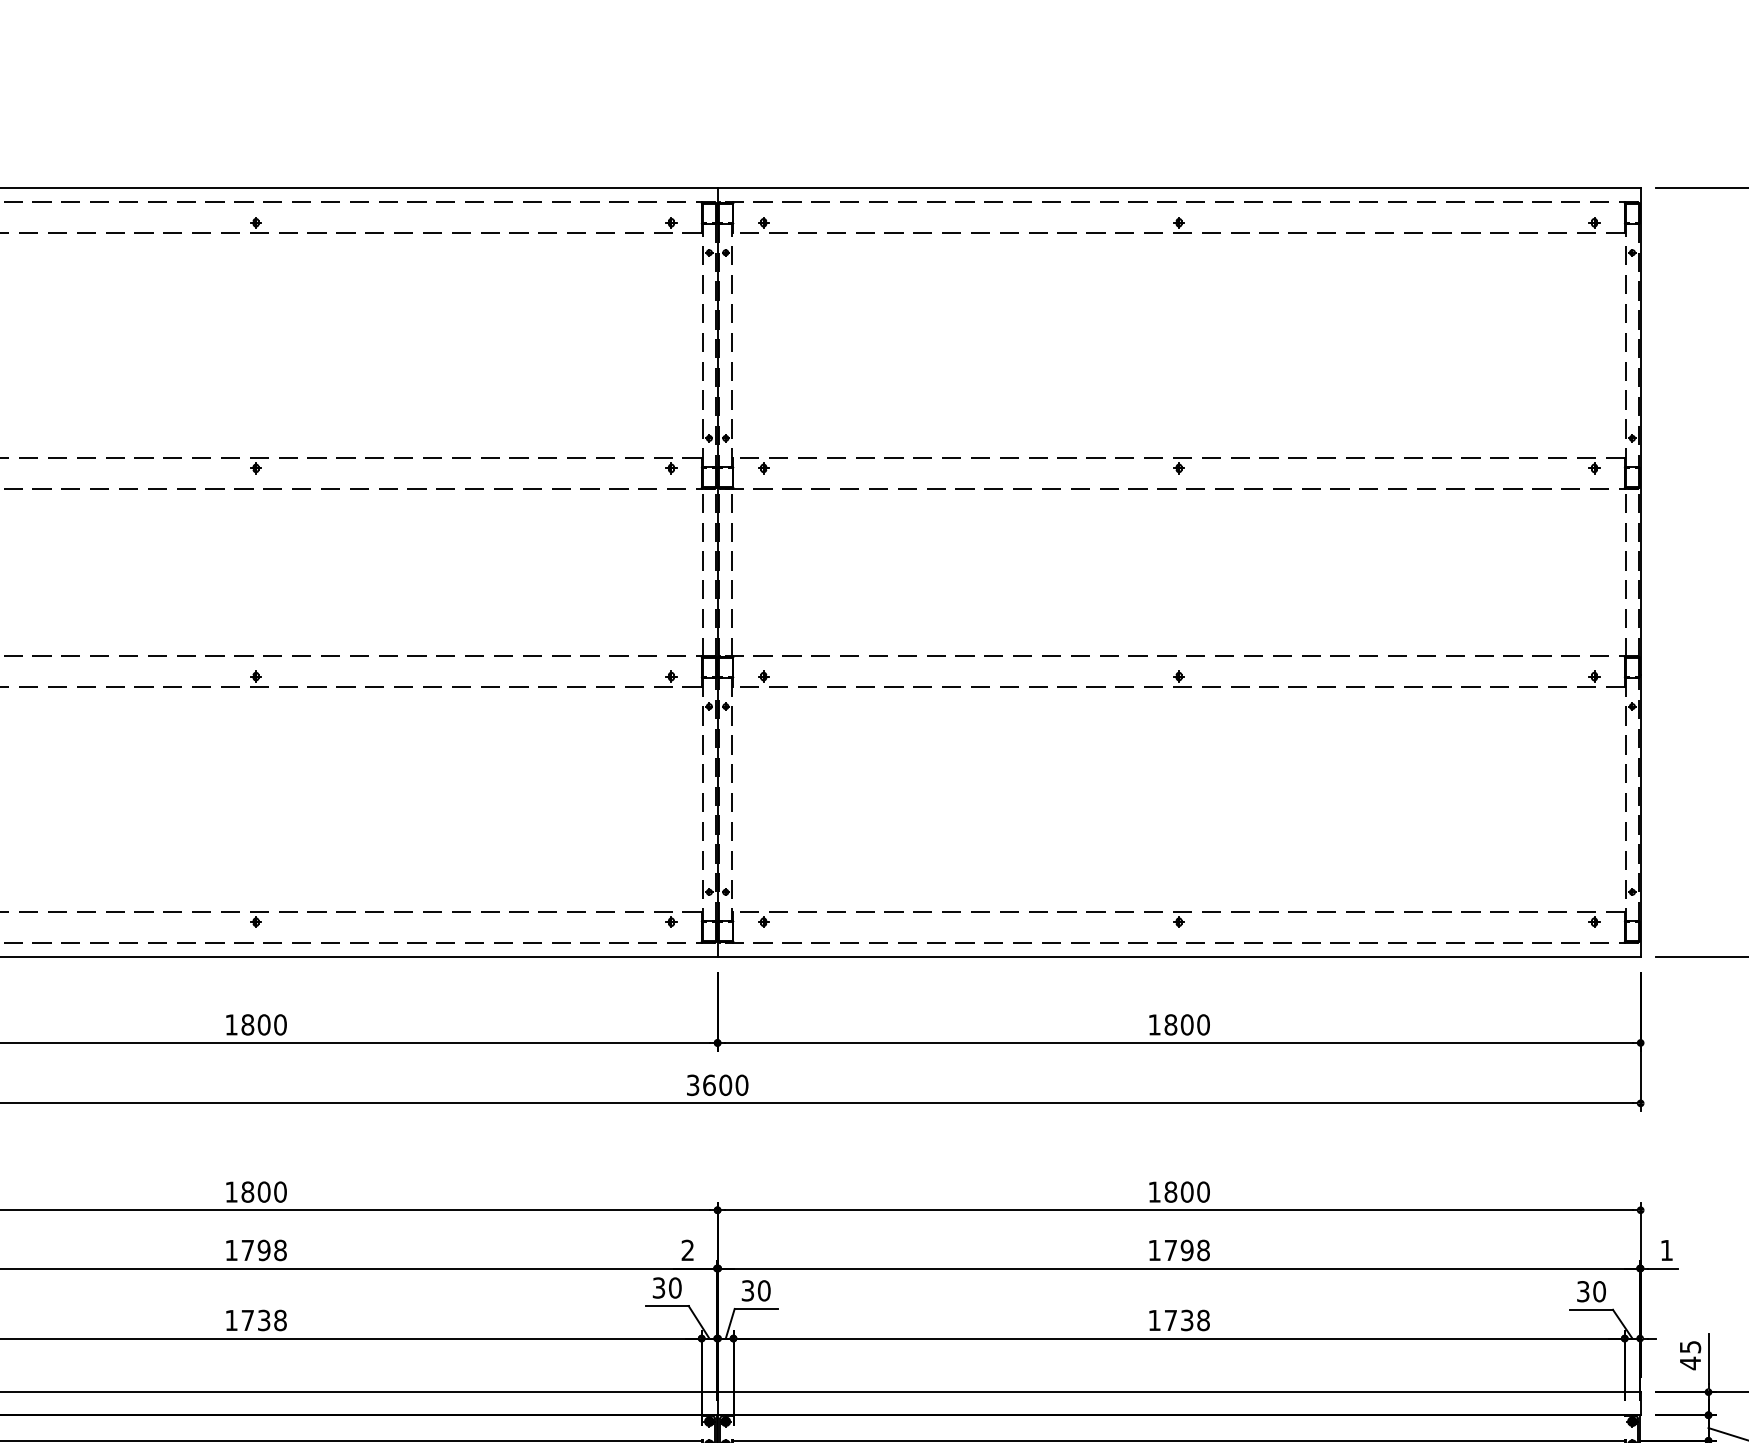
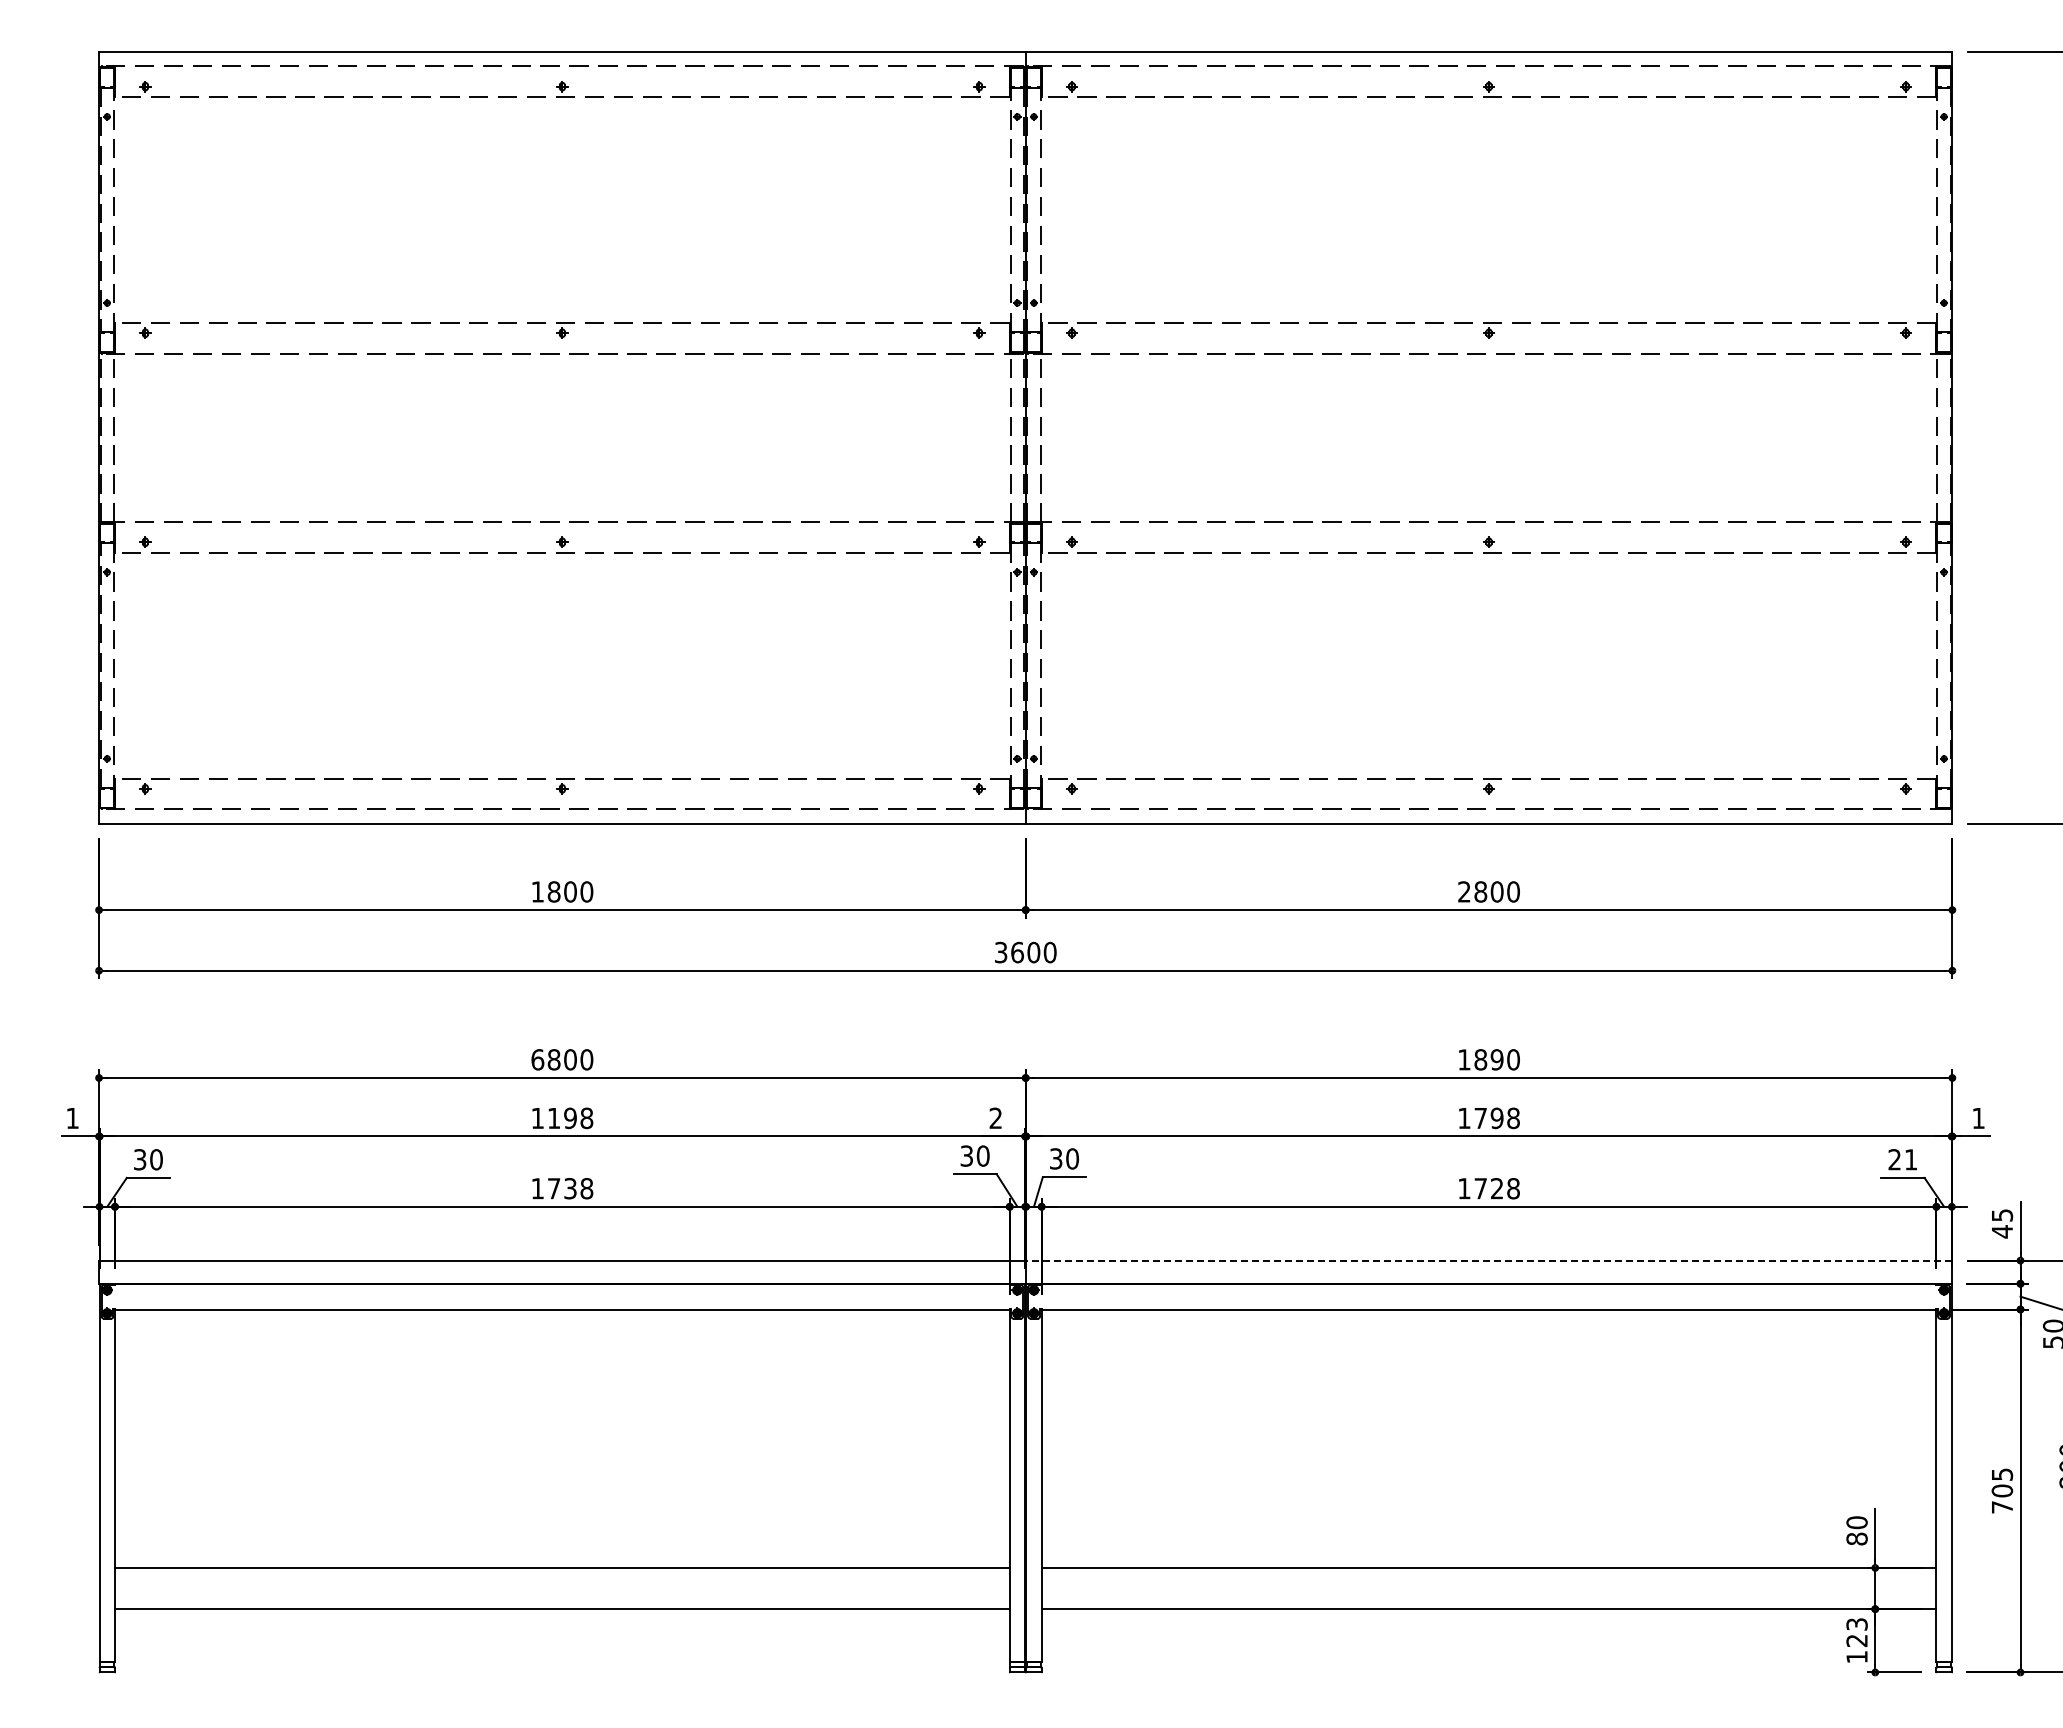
text: (1154, 1024) -> (1464, 891), 1800 -> 2800
text: (231, 1191) -> (537, 1059), 1800 -> 6800
text: (1186, 1191) -> (1496, 1059), 1800 -> 1890
text: (248, 1250) -> (554, 1118), 1798 -> 1198
text: (1590, 1291) -> (1902, 1159), 30 -> 21
text: (1187, 1320) -> (1497, 1188), 1738 -> 1728
line: (1178, 1392) -> (1488, 1260), solid -> dashed

